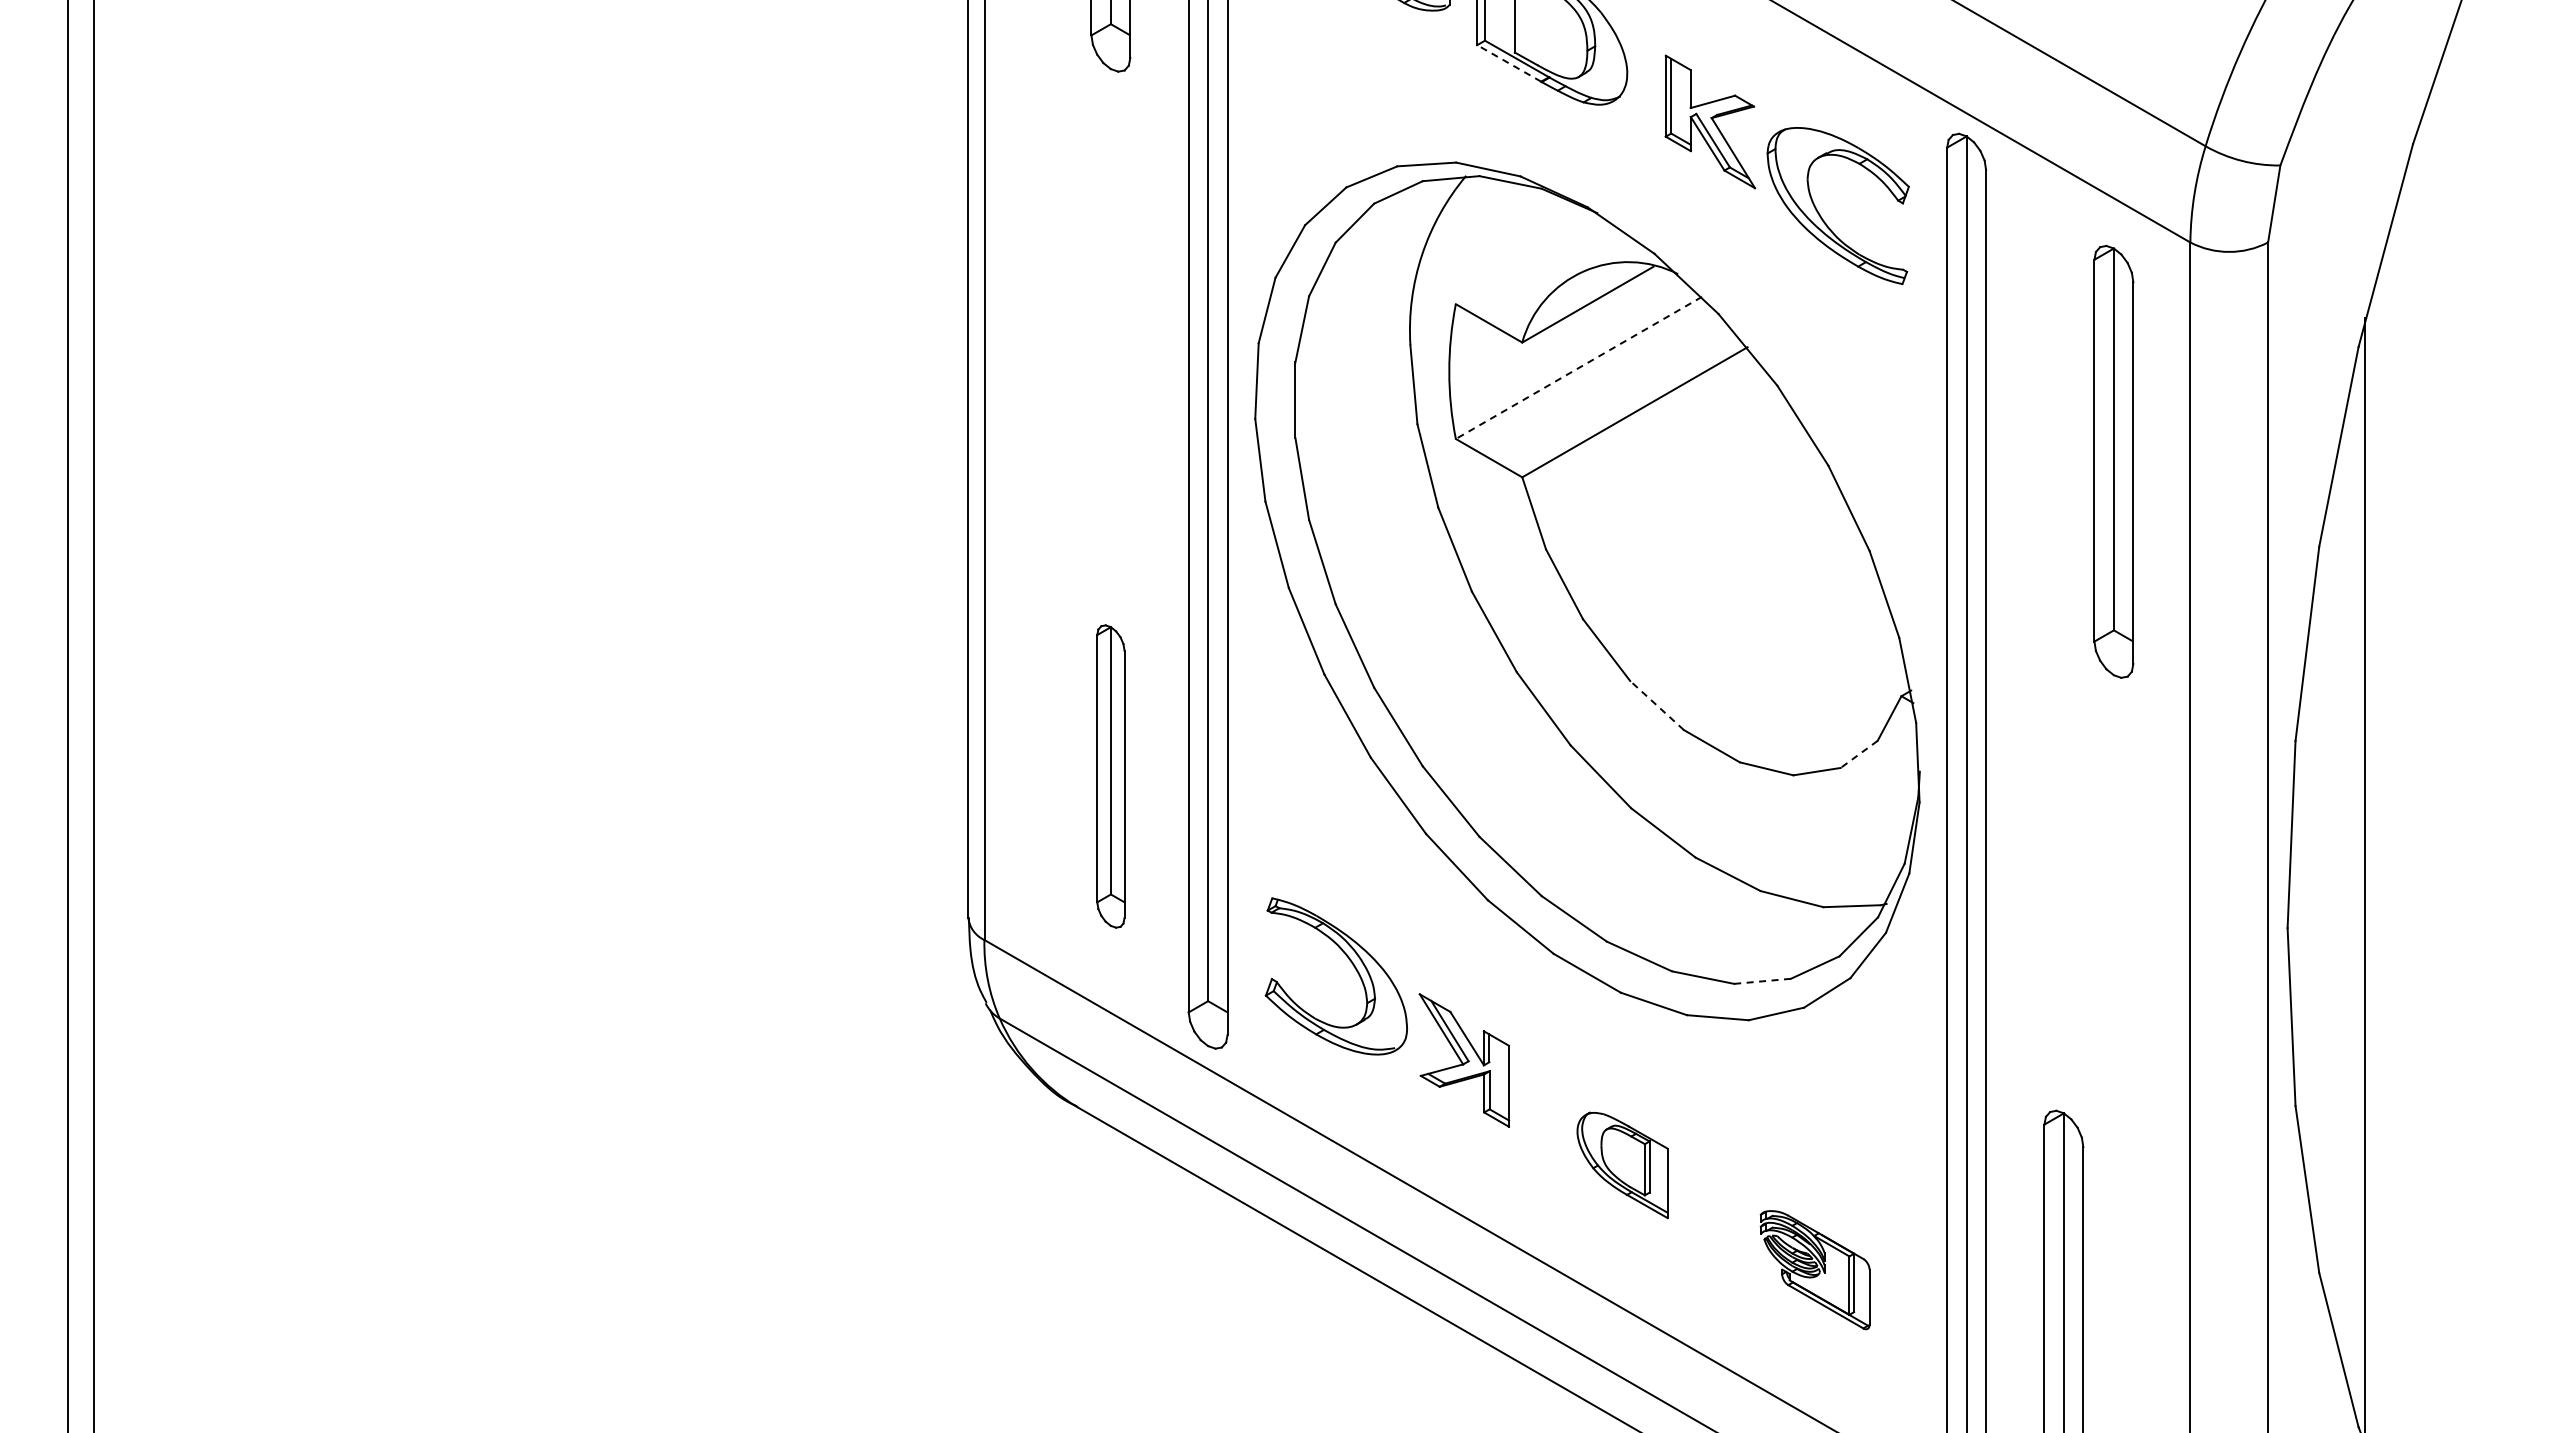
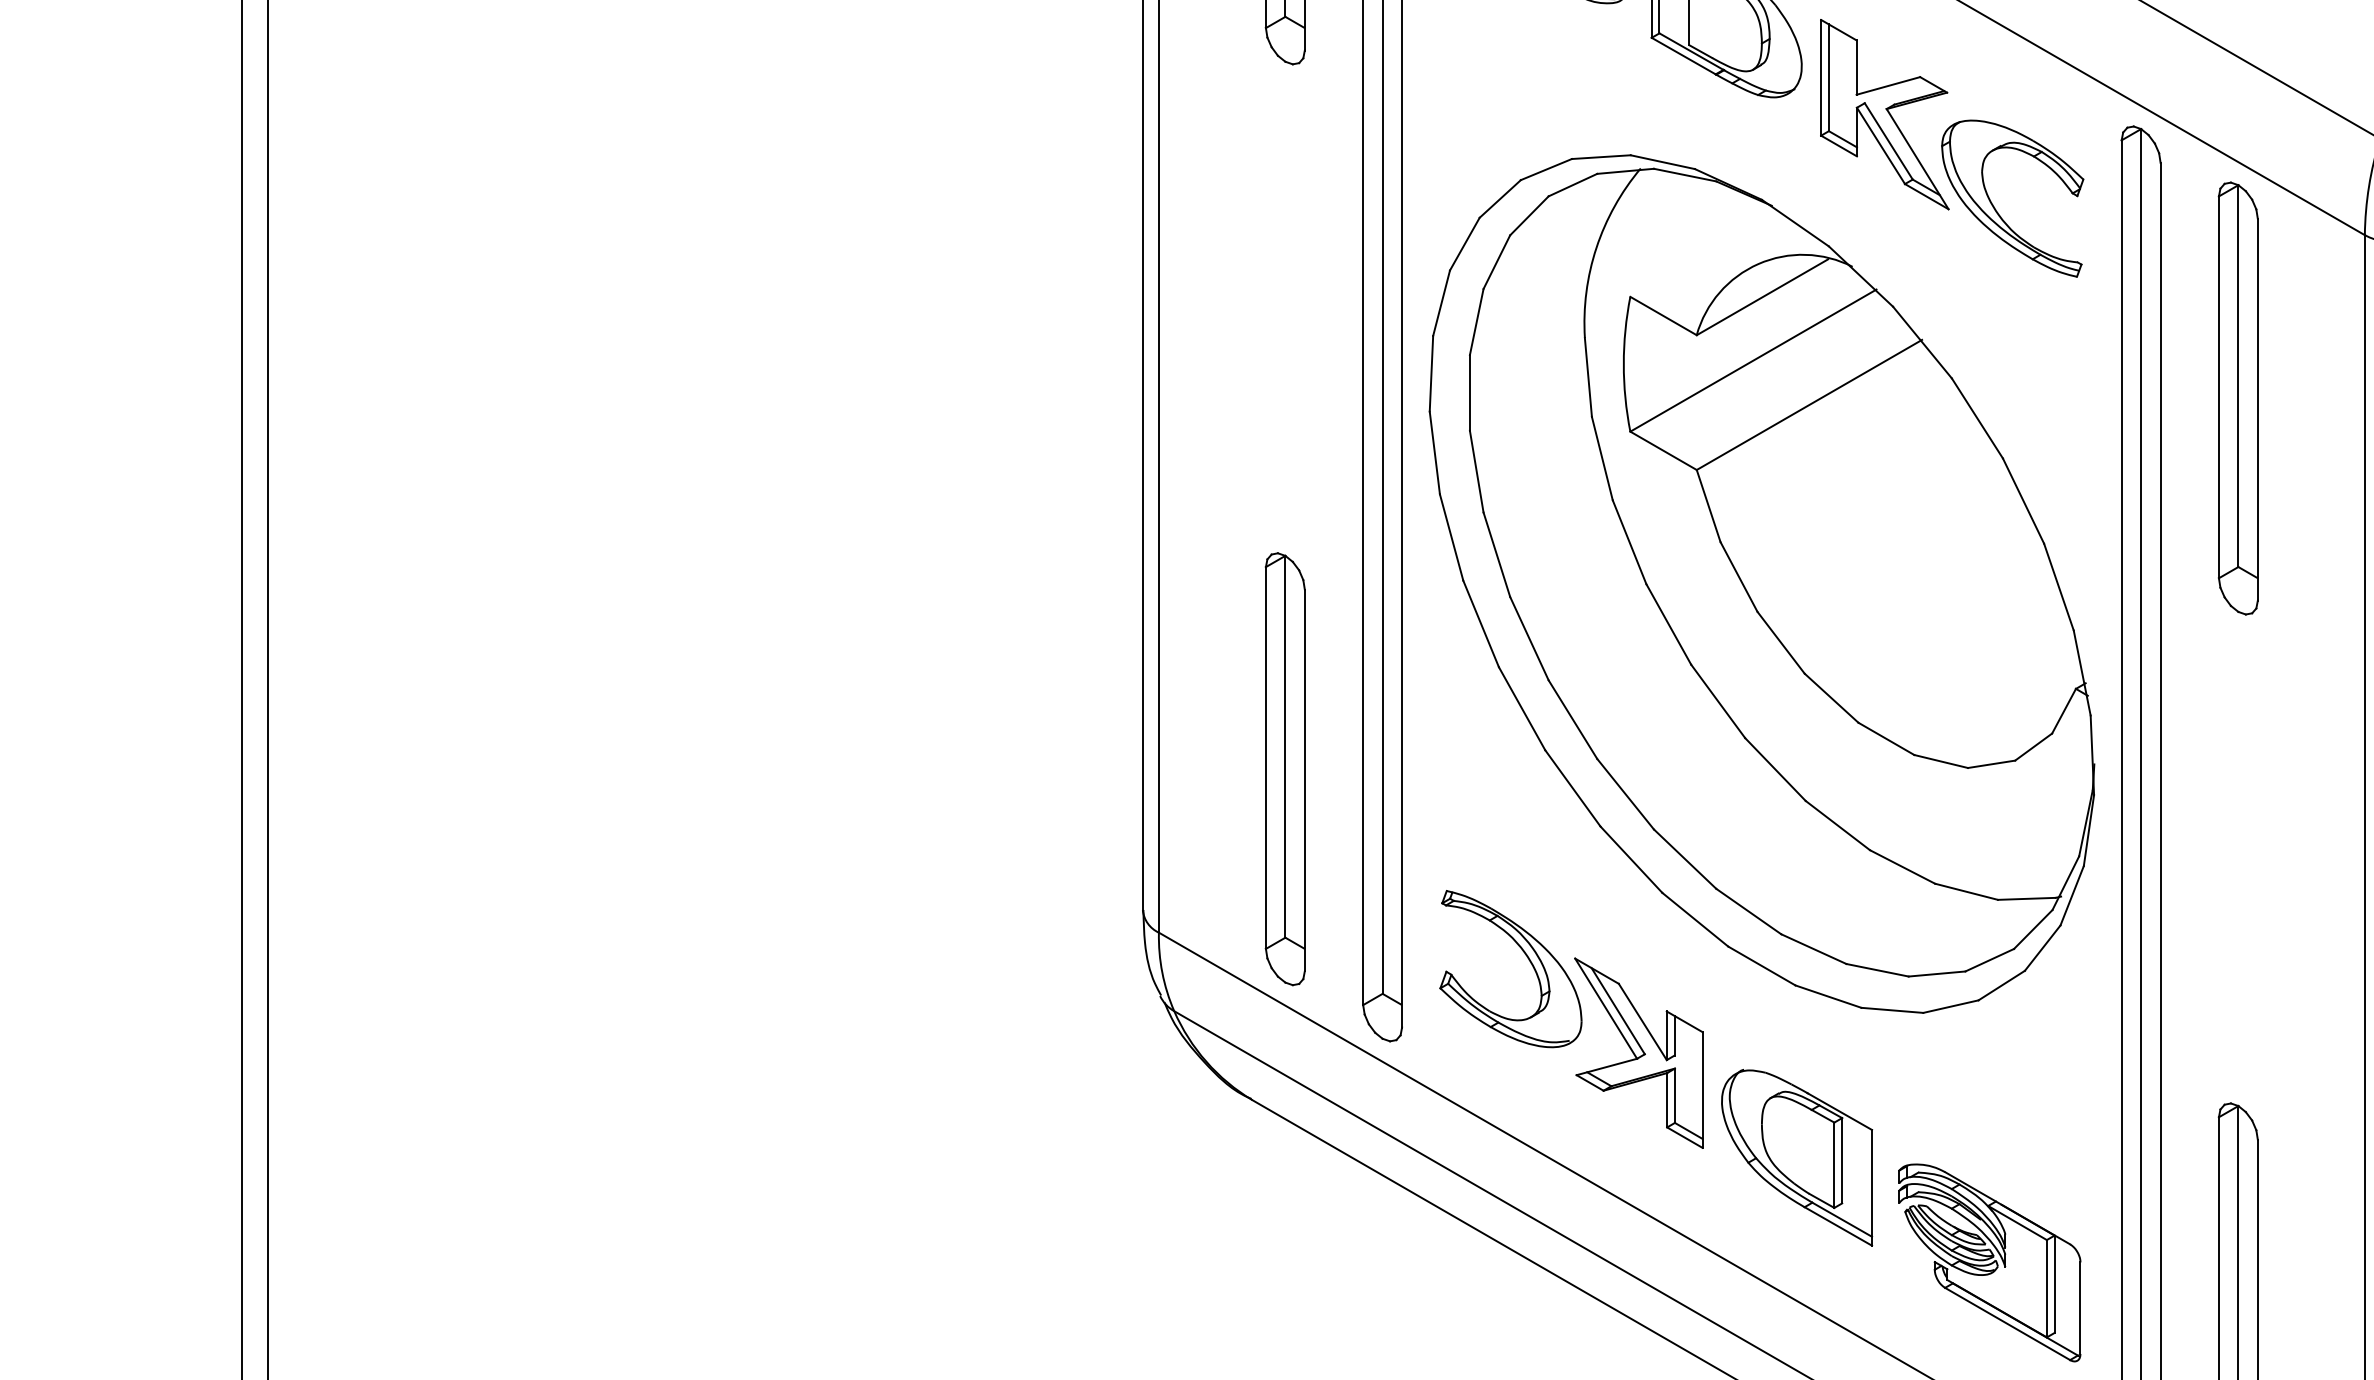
line: (1509, 63) -> (1683, 56), dashed -> solid
part: (1710, 121) -> (1884, 114), size x1.43
line: (1578, 368) -> (1752, 361), dashed -> solid
part: (2113, 461) -> (2237, 398), moved
line: (1656, 705) -> (1830, 698), dashed -> solid
line: (1859, 754) -> (2033, 747), dashed -> solid
part: (1110, 776) -> (1284, 769), size x1.43
line: (1763, 981) -> (1937, 974), dashed -> solid
part: (1464, 1060) -> (1638, 1053), size x1.43
part: (1622, 1165) -> (1796, 1158), size x1.67
part: (1814, 1269) -> (1988, 1262), size x1.67

